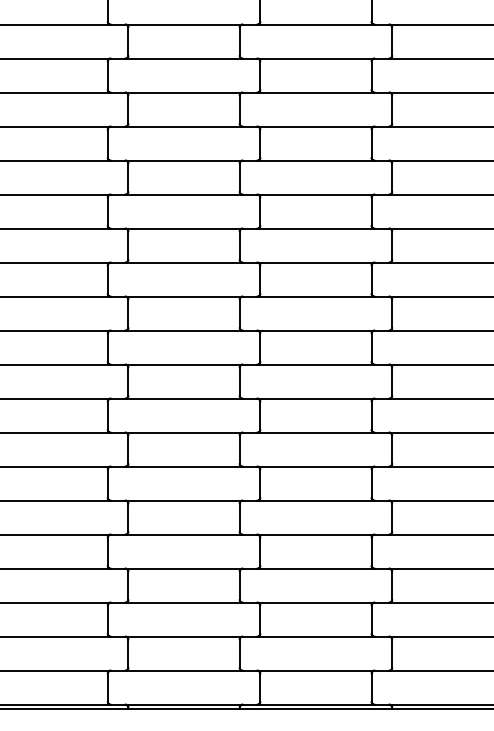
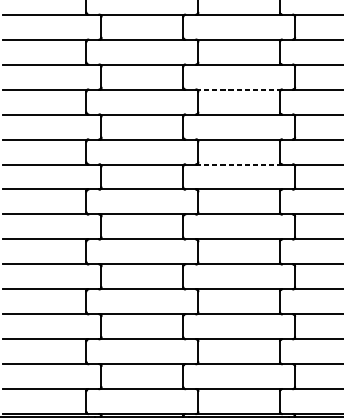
line: (315, 262) -> (238, 89), solid -> dashed
line: (315, 364) -> (238, 164), solid -> dashed

